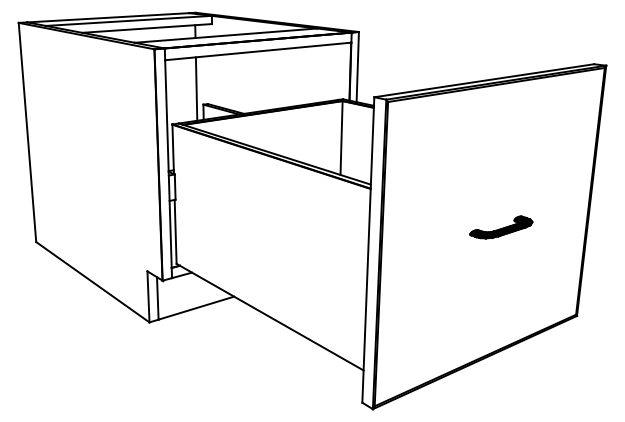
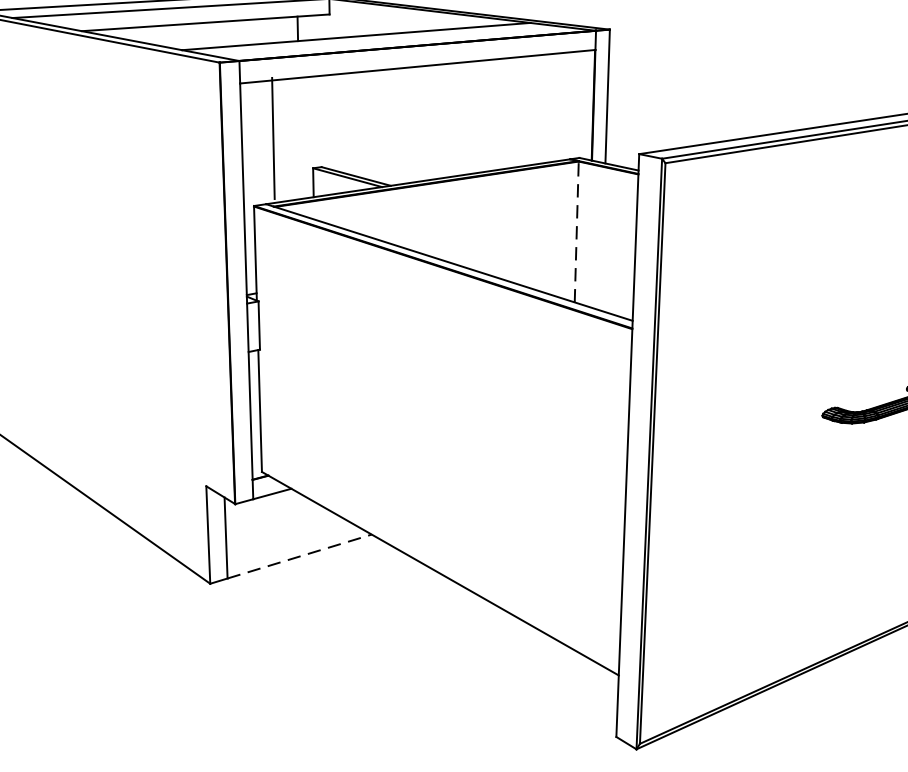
line: (196, 88) -> (273, 137), moved
line: (341, 138) -> (576, 232), solid -> dashed
line: (196, 308) -> (299, 557), solid -> dashed

